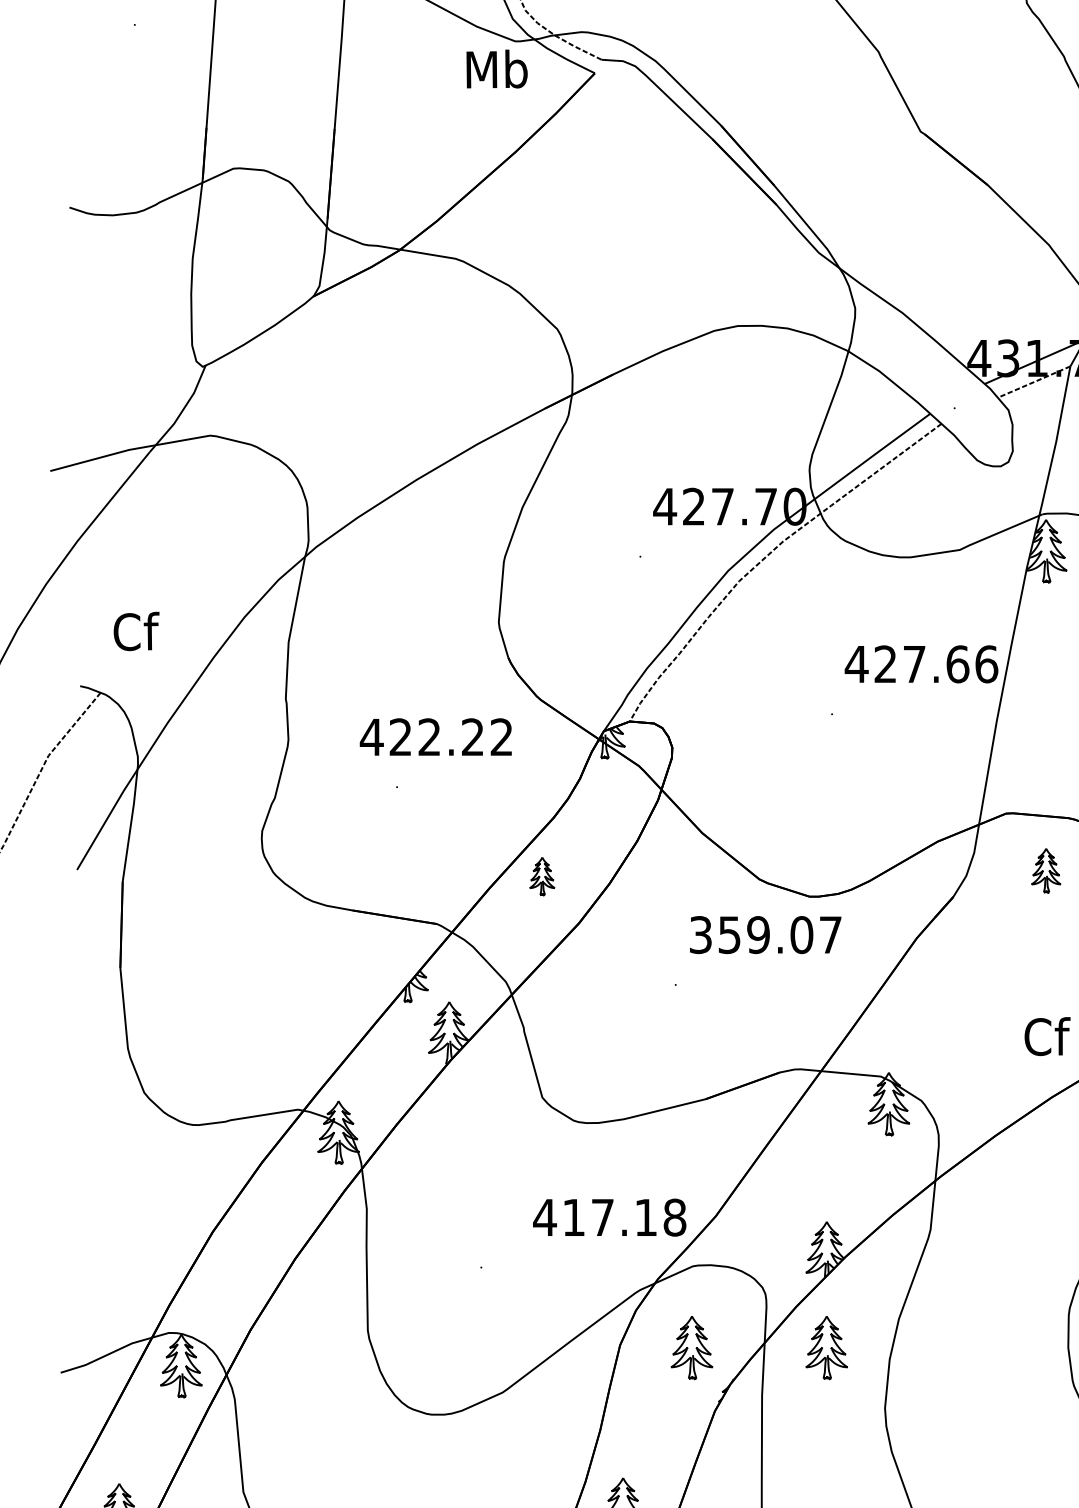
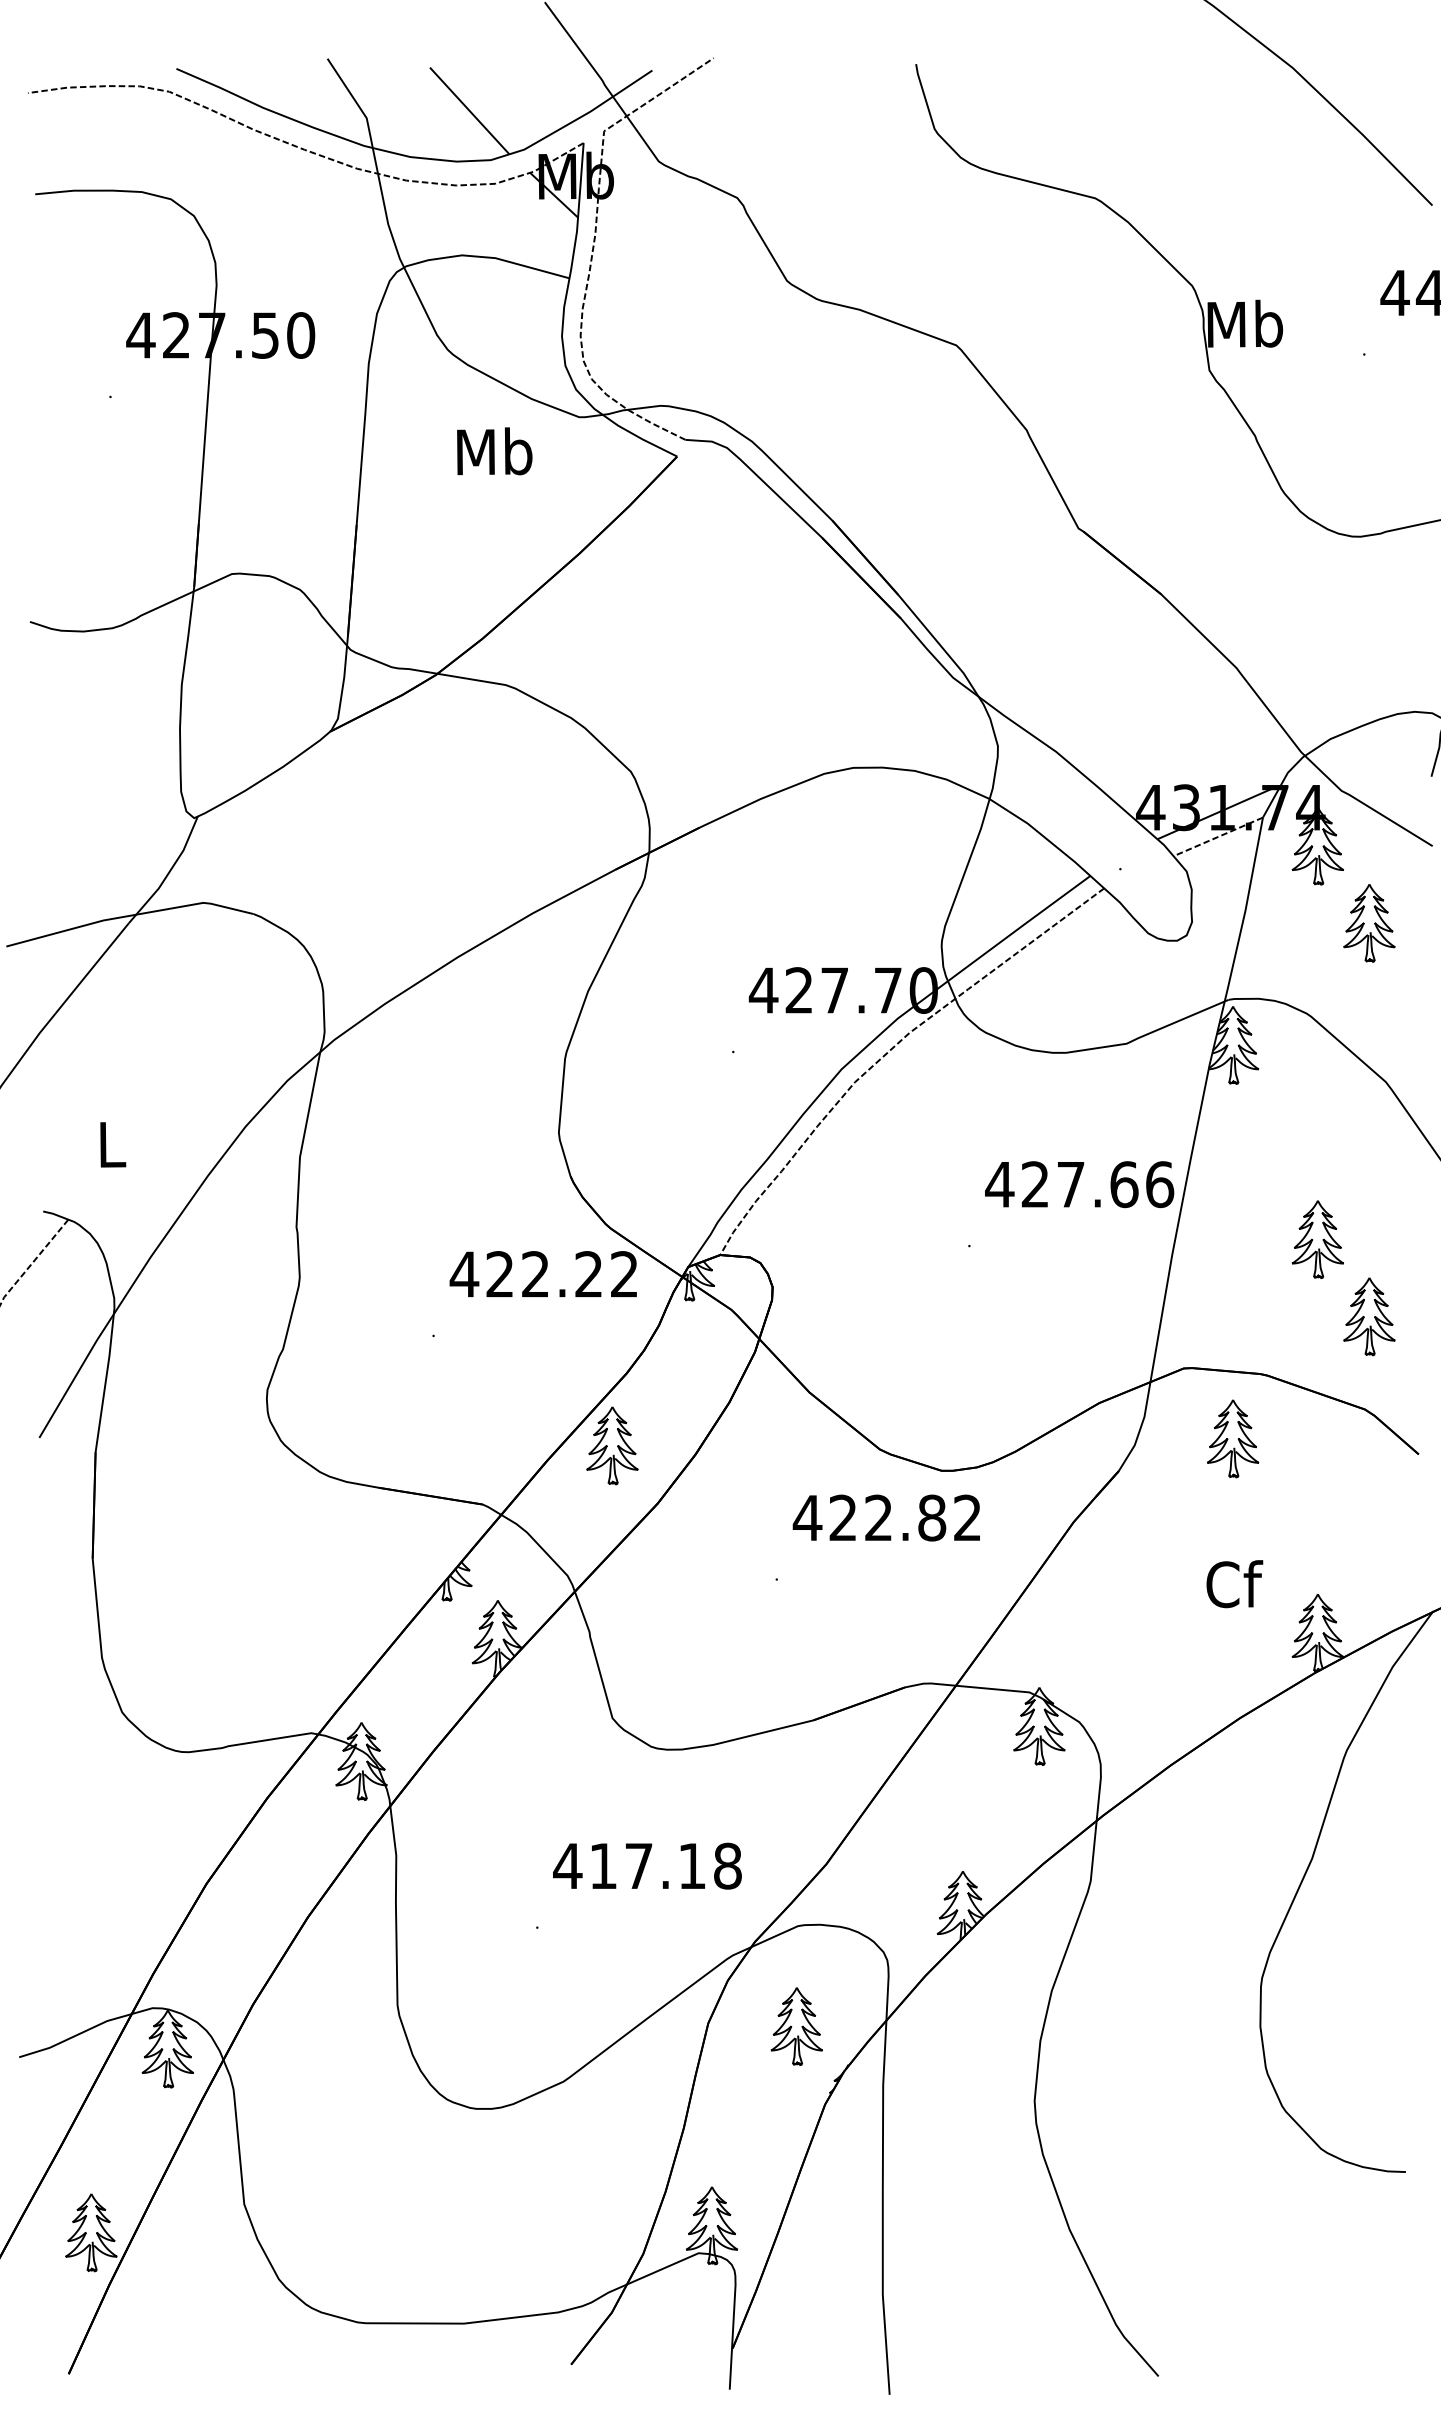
text: (496, 69) -> (494, 451), moved
text: (136, 631) -> (112, 1144), Cf -> L
text: (435, 736) -> (542, 1273), moved
part: (1046, 870) -> (1233, 1438), size x1.43
part: (542, 876) -> (612, 1445), size x1.67
text: (764, 934) -> (886, 1517), 359.07 -> 422.82
text: (1047, 1036) -> (1234, 1584), moved
text: (609, 1217) -> (647, 1865), moved
part: (826, 1347) -> (962, 2026), removed

